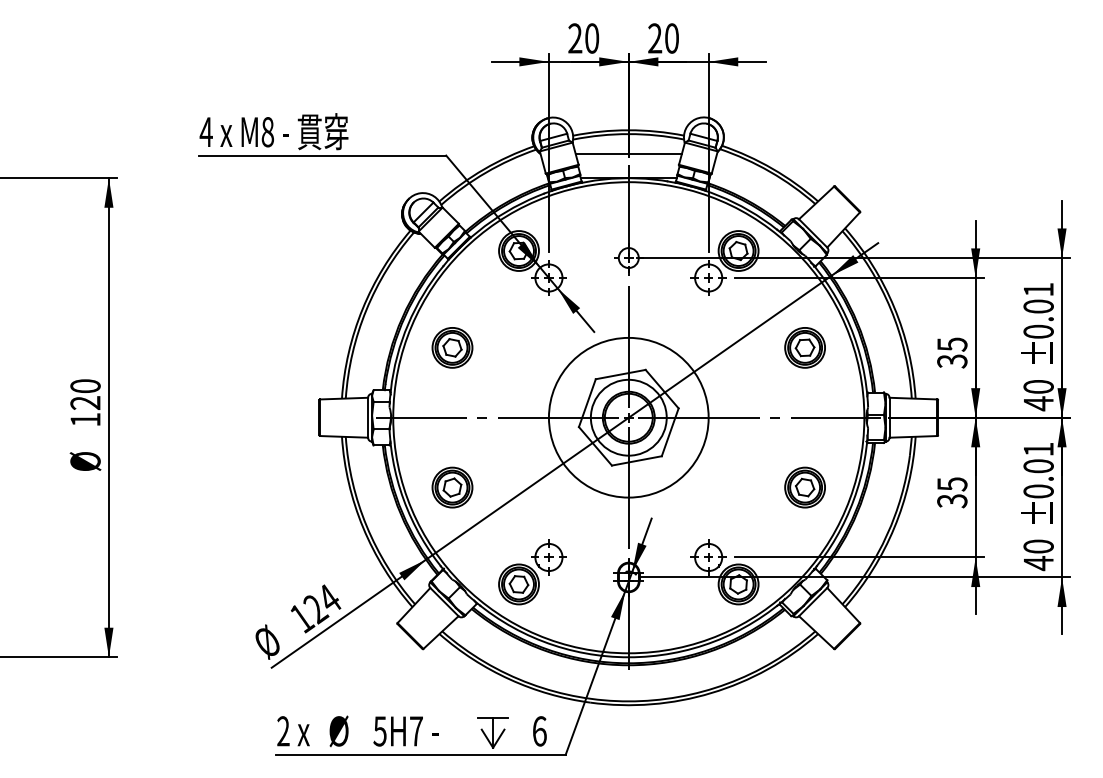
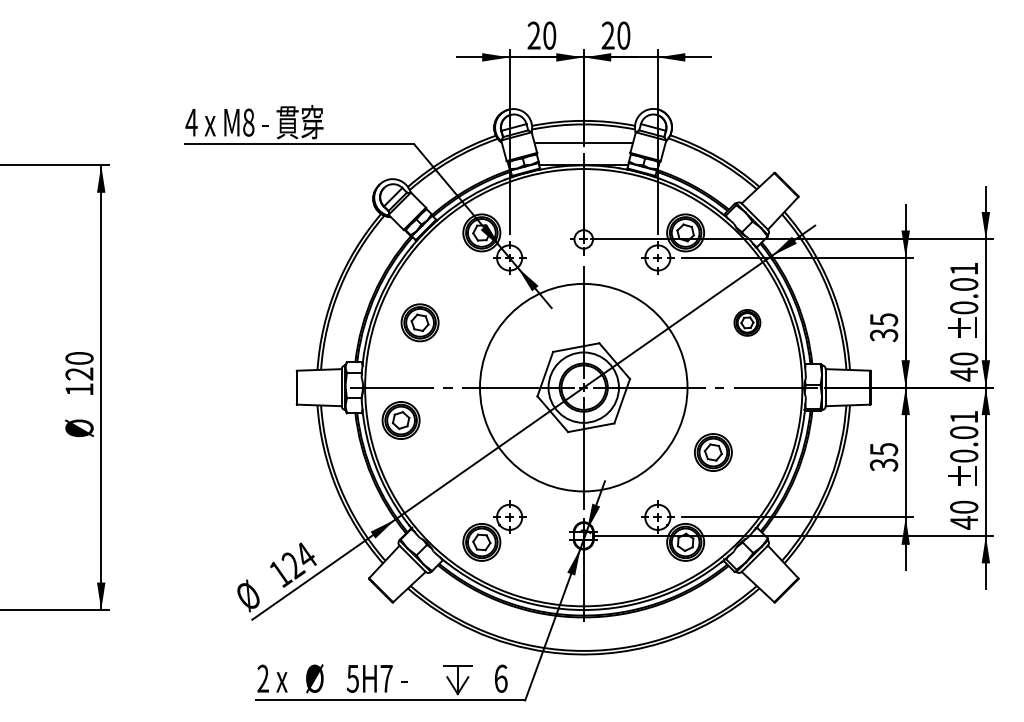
part: (805, 347) -> (747, 322), size x0.7
circle: (628, 417) -> (583, 387), size x1.4
part: (451, 487) -> (400, 420), moved
part: (805, 487) -> (713, 452), moved

